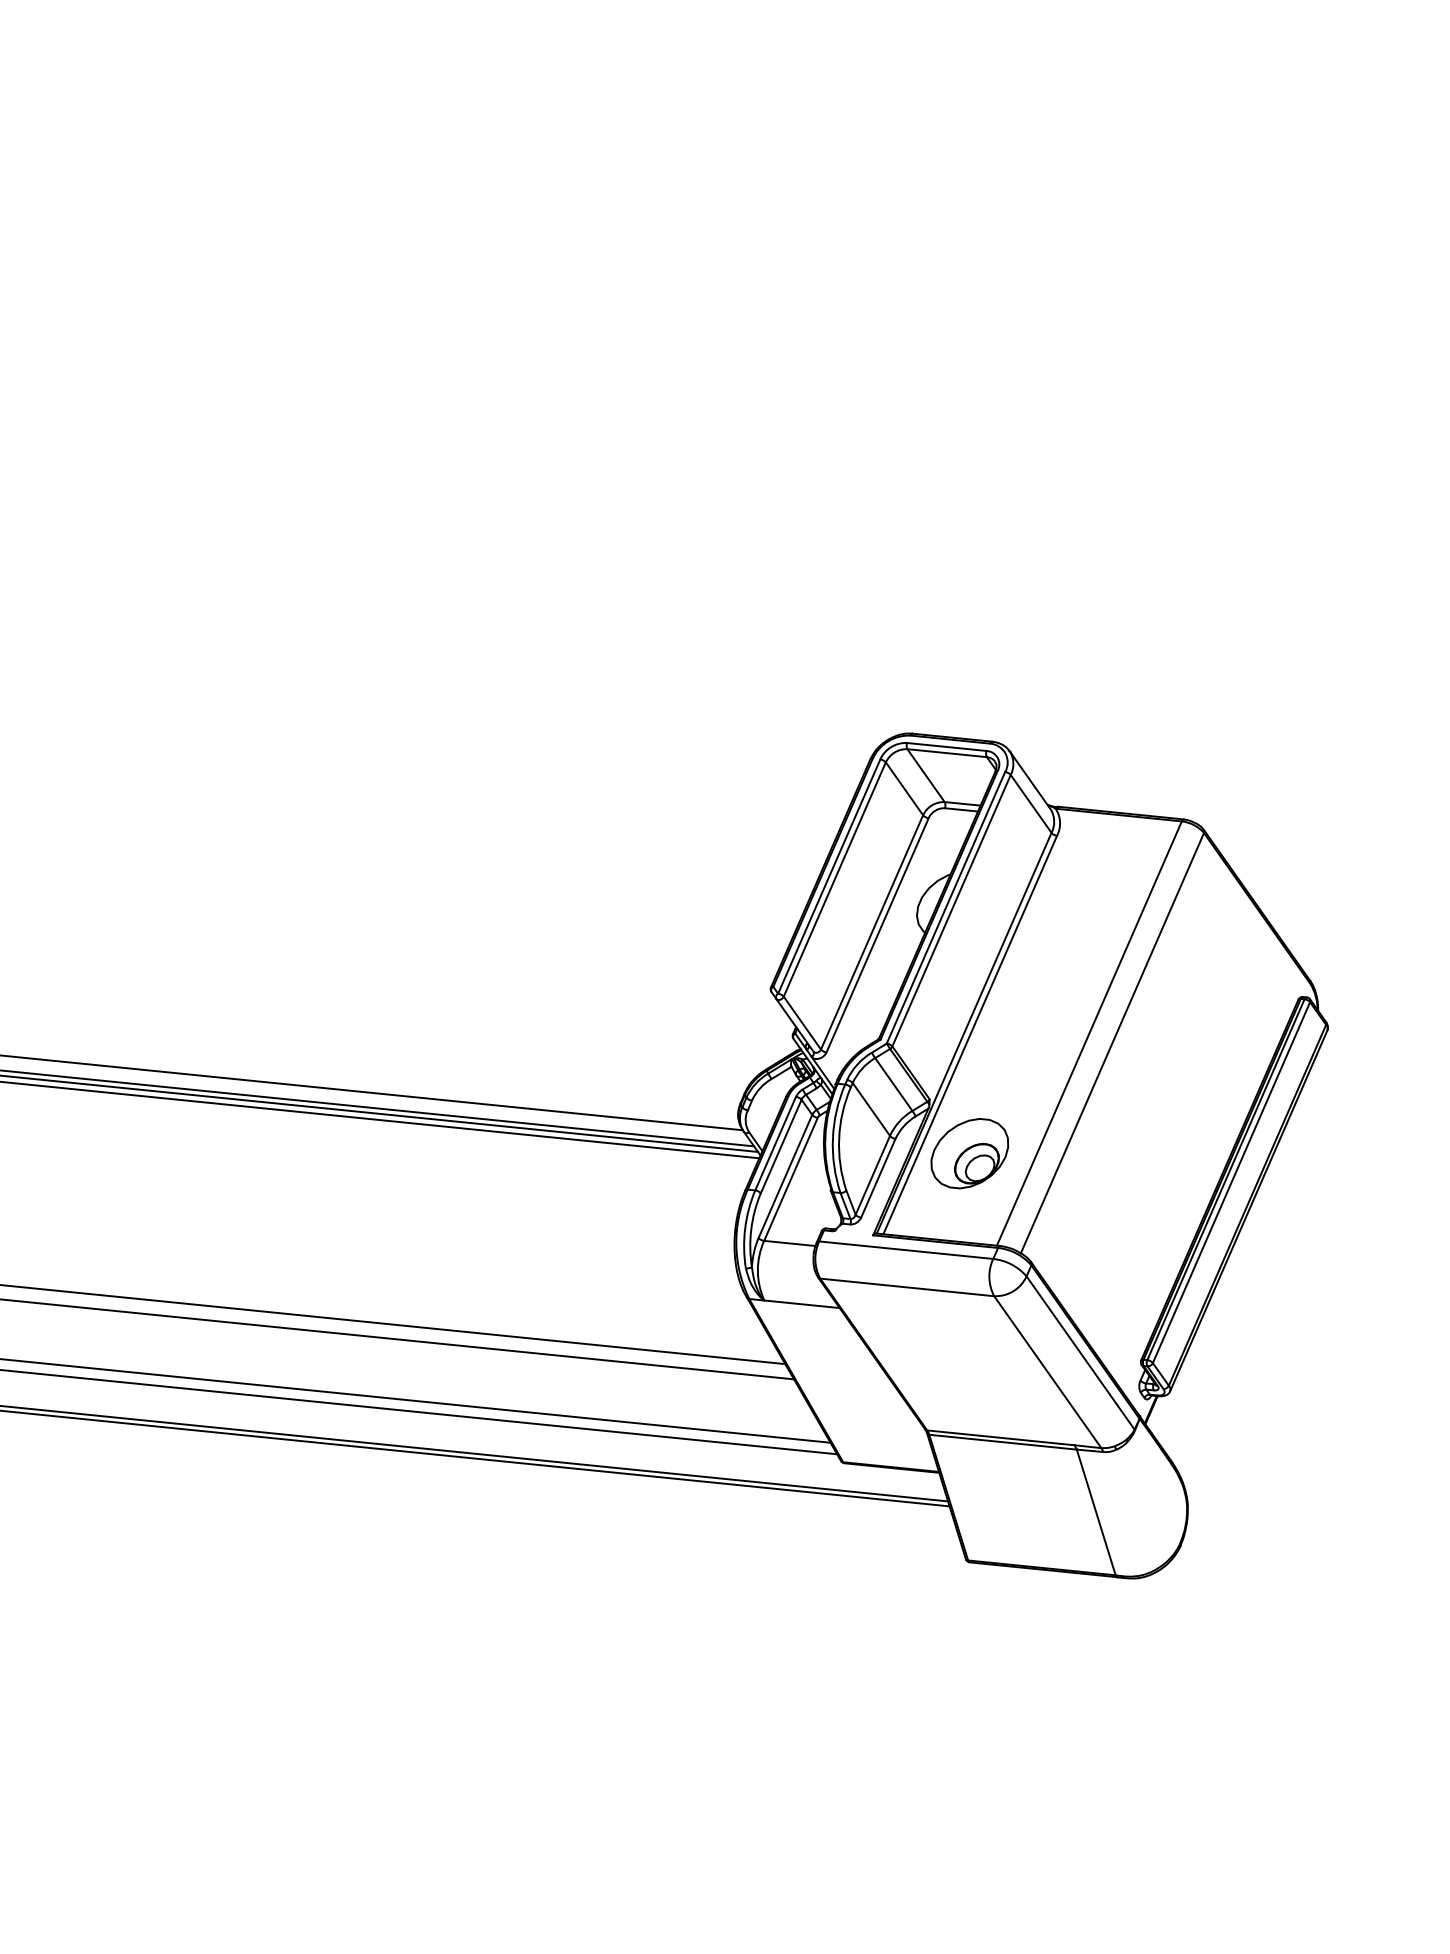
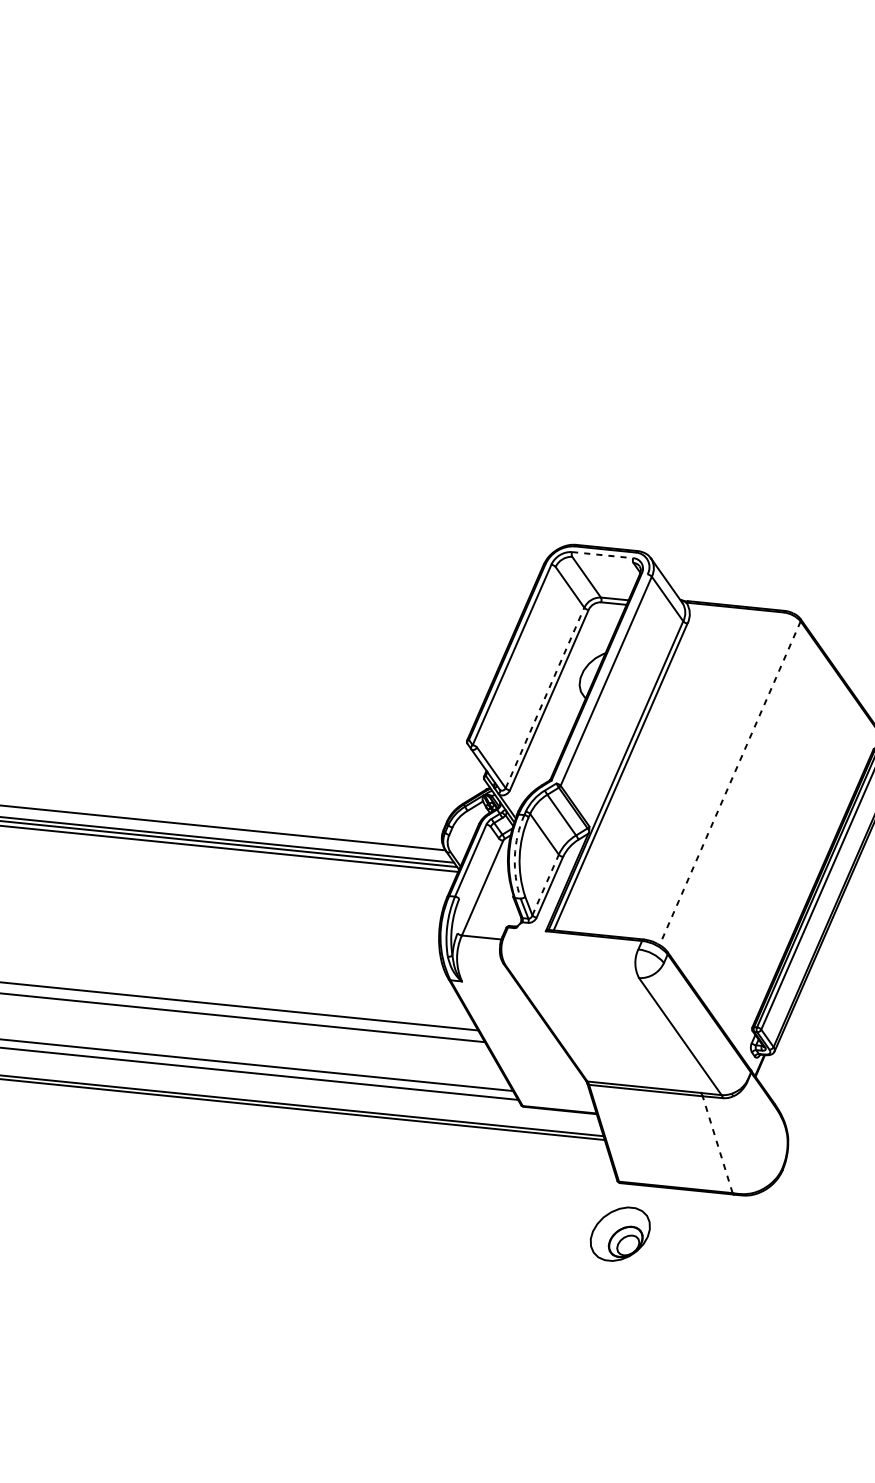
line: (946, 747) -> (602, 555), solid -> dashed
line: (946, 753) -> (602, 560), removed
line: (834, 879) -> (516, 657), removed
line: (945, 907) -> (601, 678), removed
line: (872, 932) -> (545, 698), solid -> dashed
line: (1088, 1033) -> (711, 775), removed
line: (1112, 1043) -> (730, 783), solid -> dashed
arc: (832, 1138) -> (514, 856), solid -> dashed
line: (780, 1146) -> (474, 862), removed
part: (969, 1153) -> (620, 1234), moved
line: (873, 1174) -> (546, 884), solid -> dashed
line: (785, 1175) -> (478, 885), removed
line: (906, 1249) -> (571, 942), removed
line: (907, 1287) -> (572, 971), removed
line: (801, 1304) -> (490, 984), removed
line: (1080, 1352) -> (705, 1021), removed
line: (1096, 1512) -> (717, 1144), solid -> dashed

